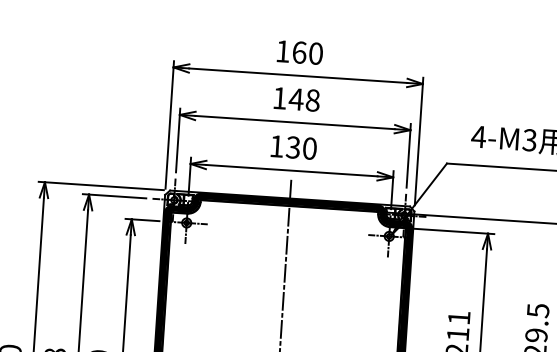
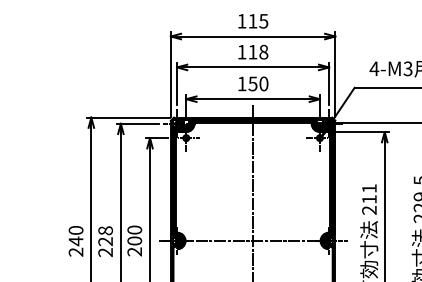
text: (308, 51) -> (258, 20), 160 -> 115
text: (295, 99) -> (252, 52), 148 -> 118
text: (294, 146) -> (253, 83), 130 -> 150

